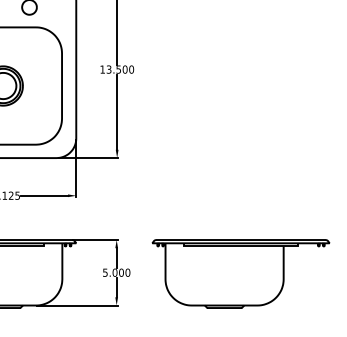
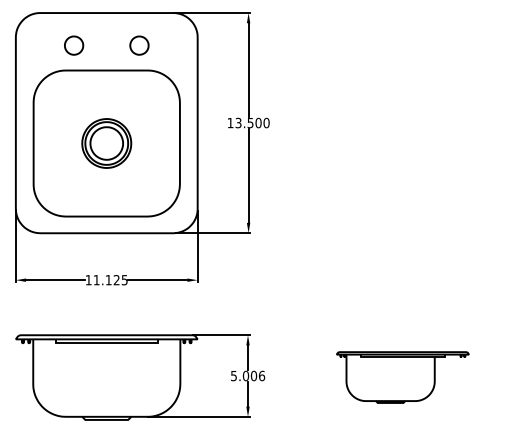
text: (128, 272) -> (262, 375), 5.000 -> 5.006
part: (240, 273) -> (402, 377), size x0.6

